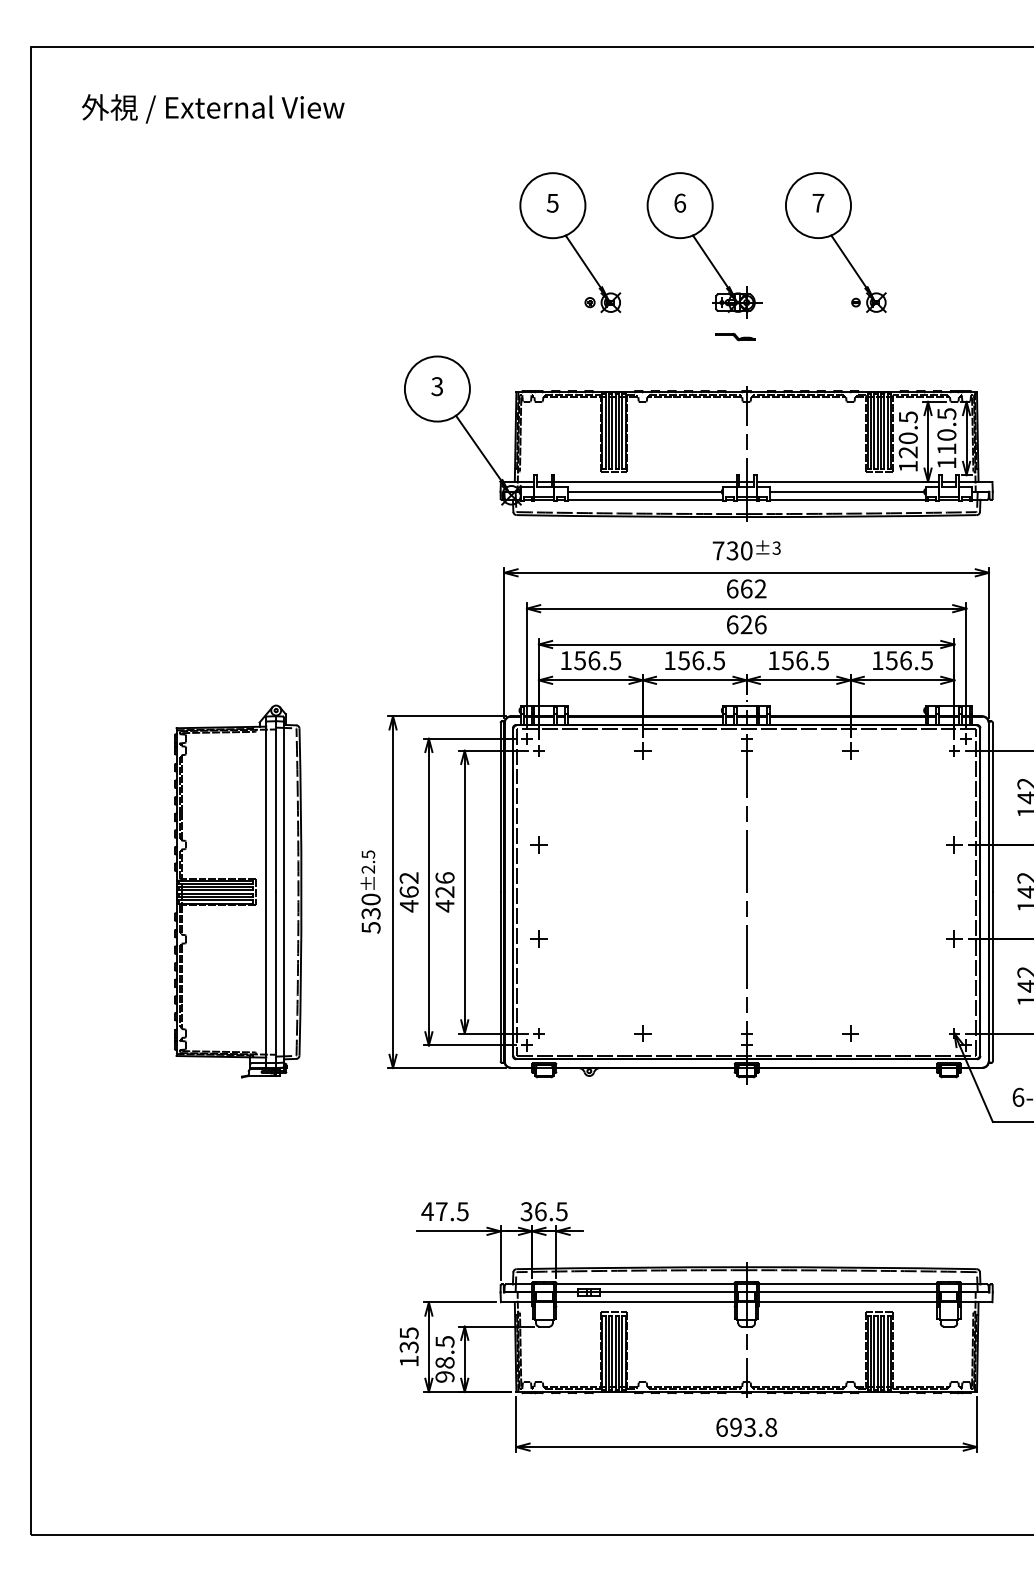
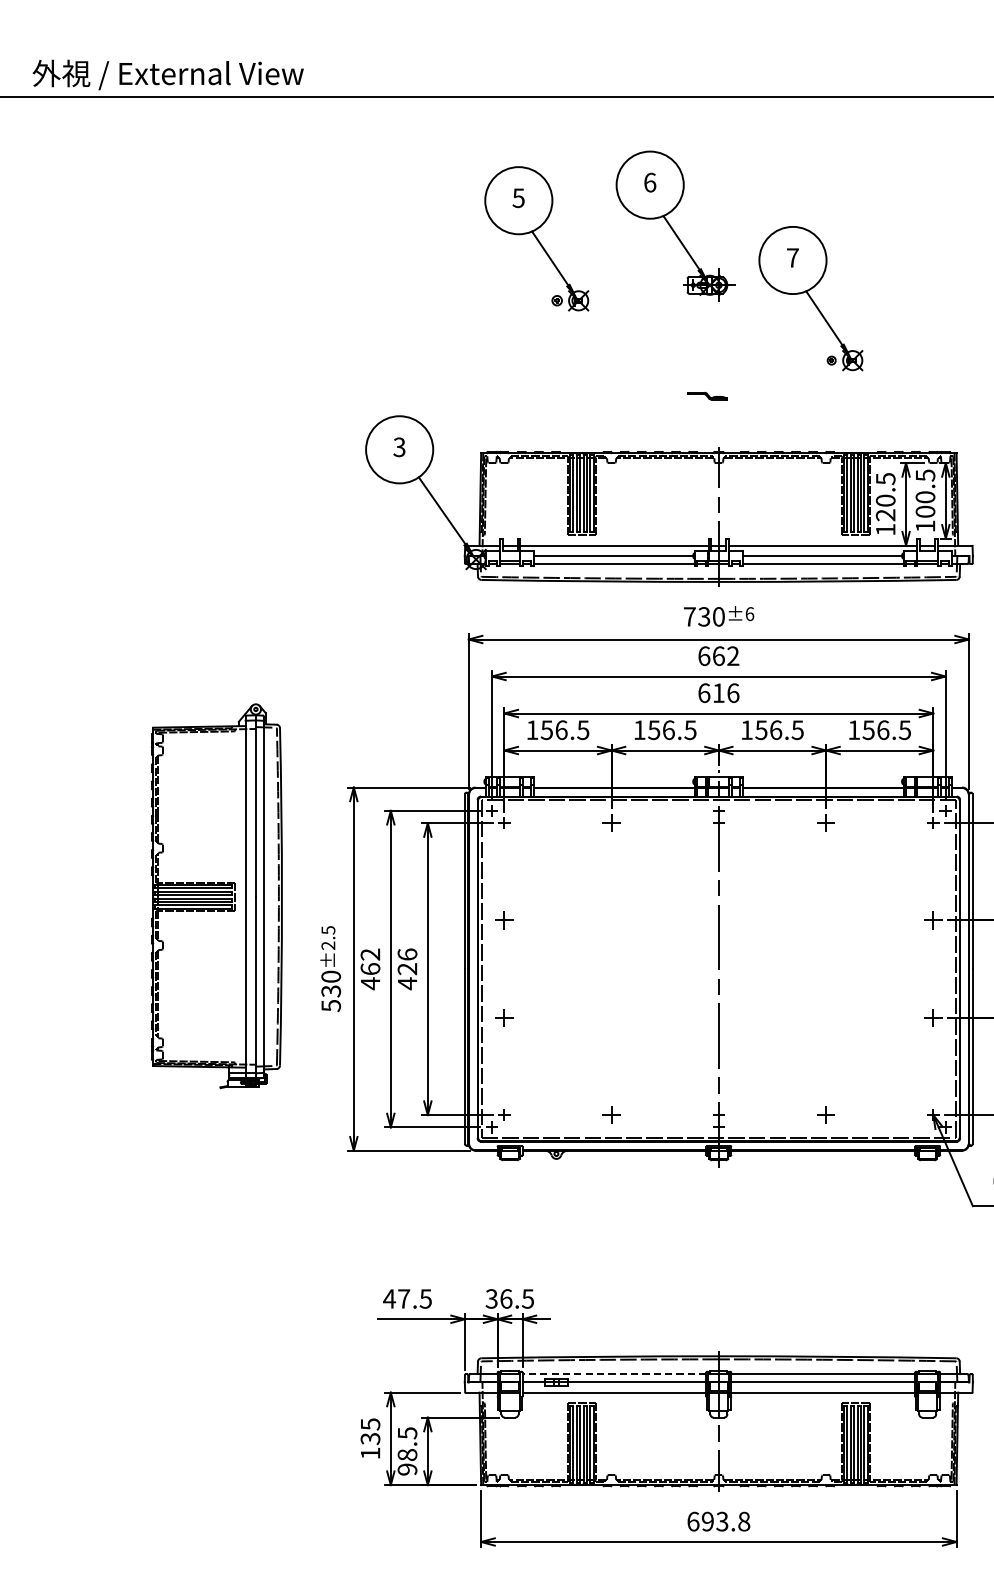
text: (213, 108) -> (168, 74), moved
part: (570, 242) -> (537, 238), moved
part: (704, 245) -> (675, 226), moved
text: (946, 448) -> (925, 511), 110.5 -> 100.5
text: (776, 547) -> (749, 613), ±3 -> ±6
text: (746, 624) -> (718, 692), 626 -> 616
part: (238, 891) -> (217, 896), moved
line: (645, 1284) -> (614, 1374), solid -> dashed

